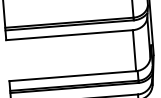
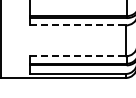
line: (69, 35) -> (77, 25), solid -> dashed
line: (72, 76) -> (77, 56), solid -> dashed

